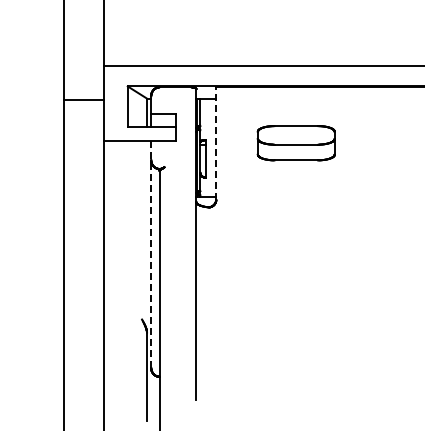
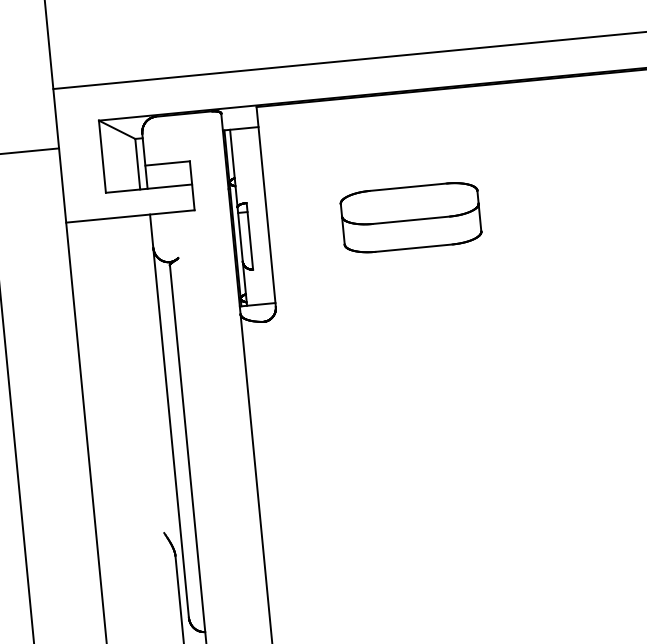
line: (216, 143) -> (266, 206), dashed -> solid
part: (295, 143) -> (409, 218), moved
line: (151, 254) -> (169, 415), dashed -> solid

